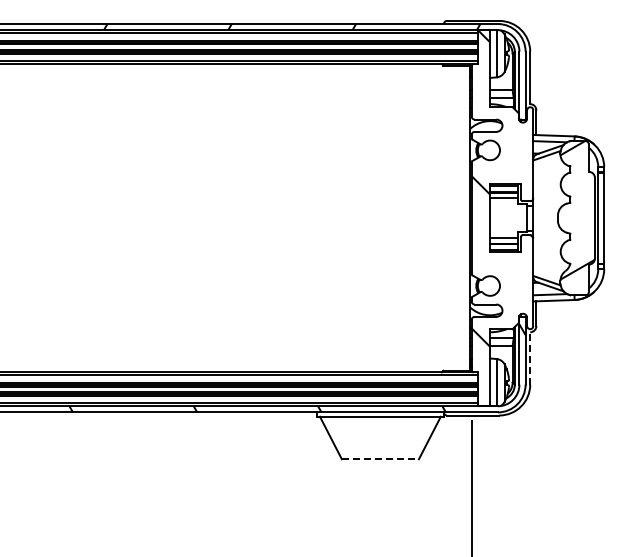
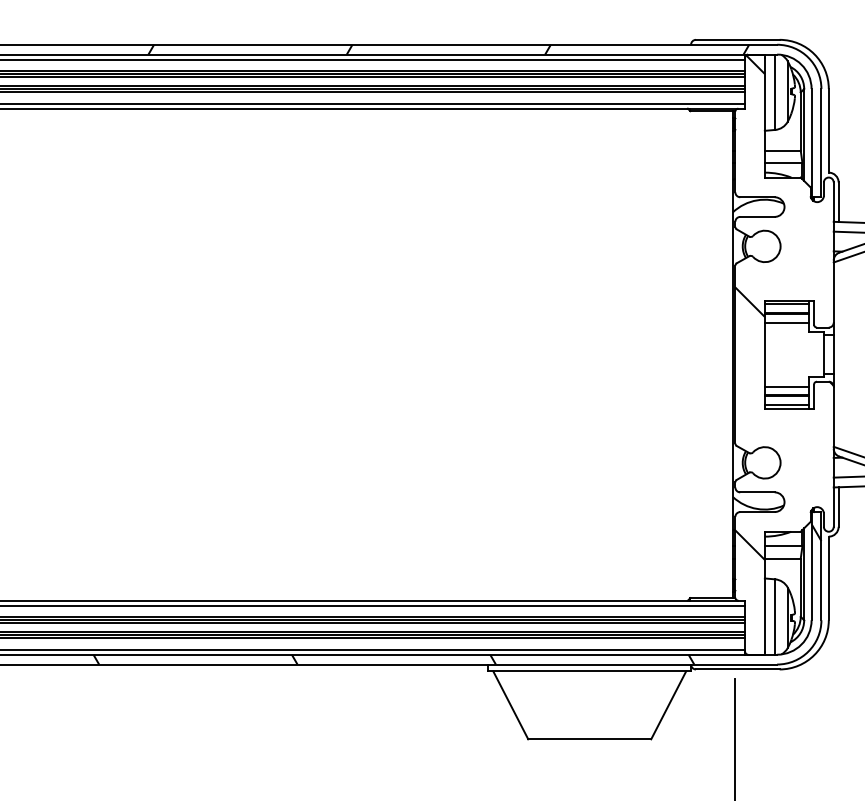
line: (530, 357) -> (829, 576), dashed -> solid
line: (380, 459) -> (589, 739), dashed -> solid

